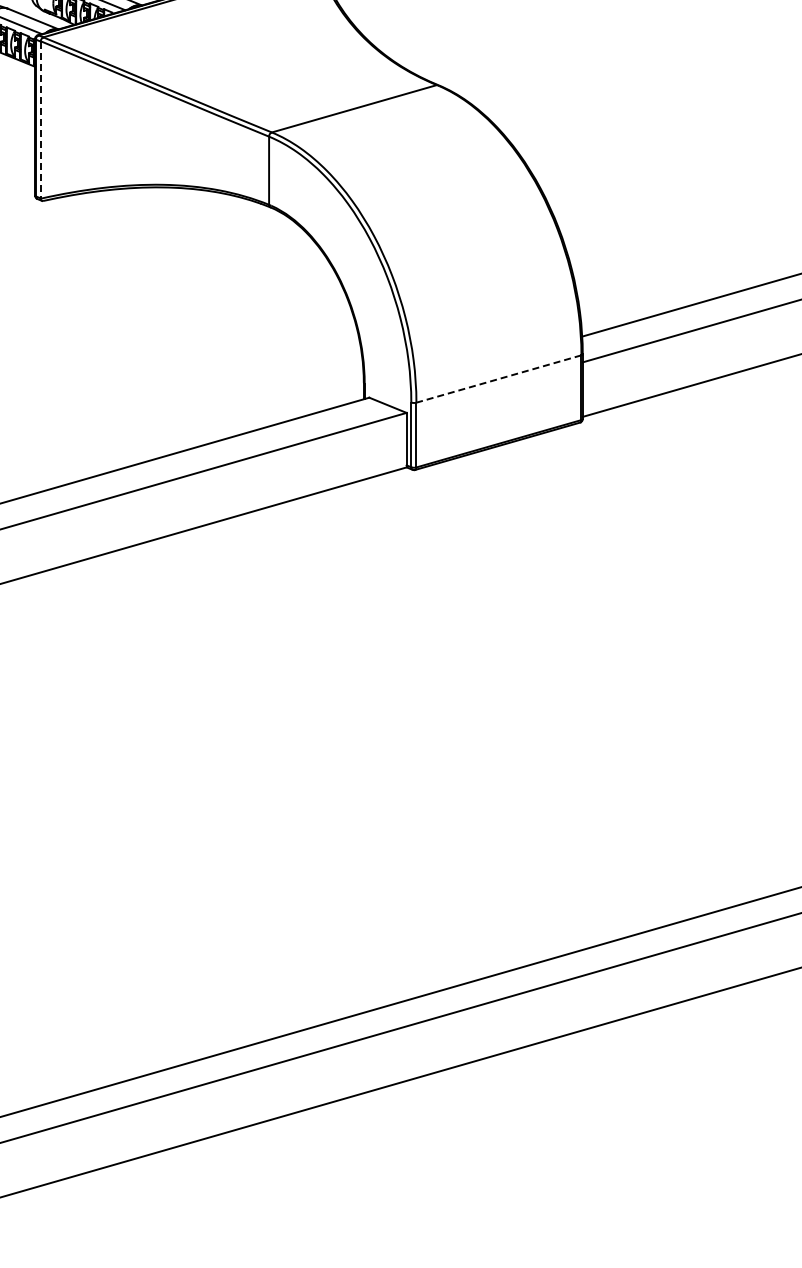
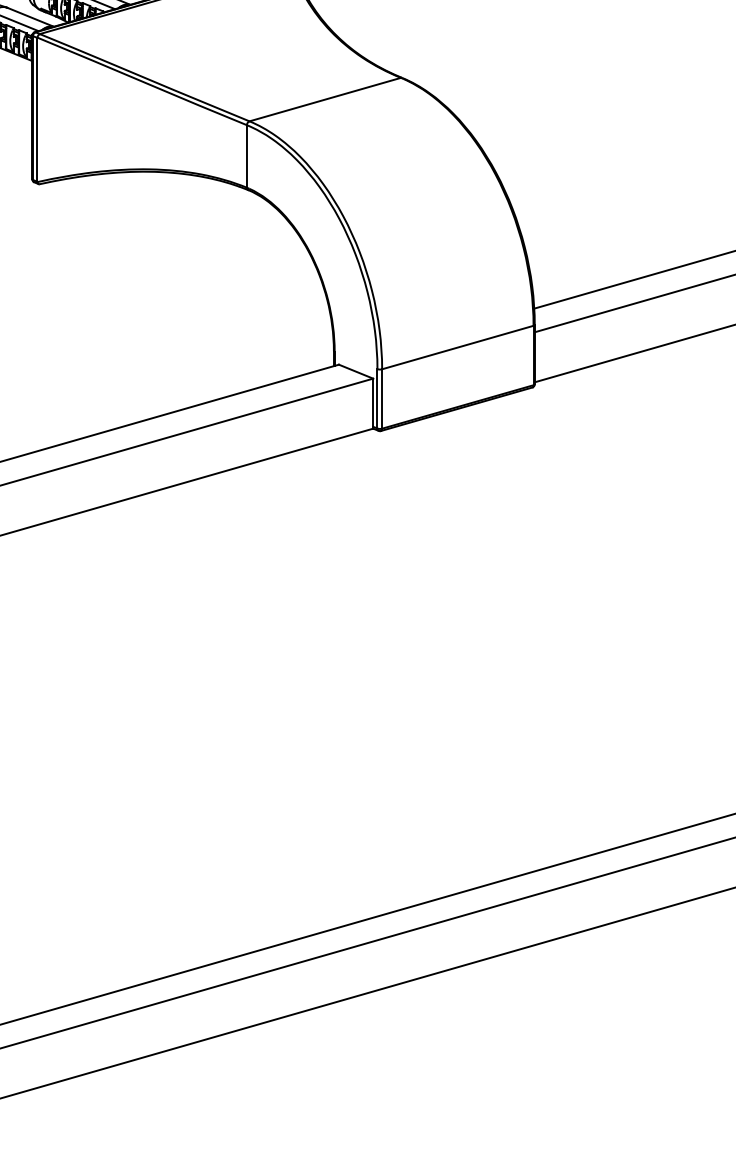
line: (40, 120) -> (37, 110), dashed -> solid
line: (498, 379) -> (457, 347), dashed -> solid

